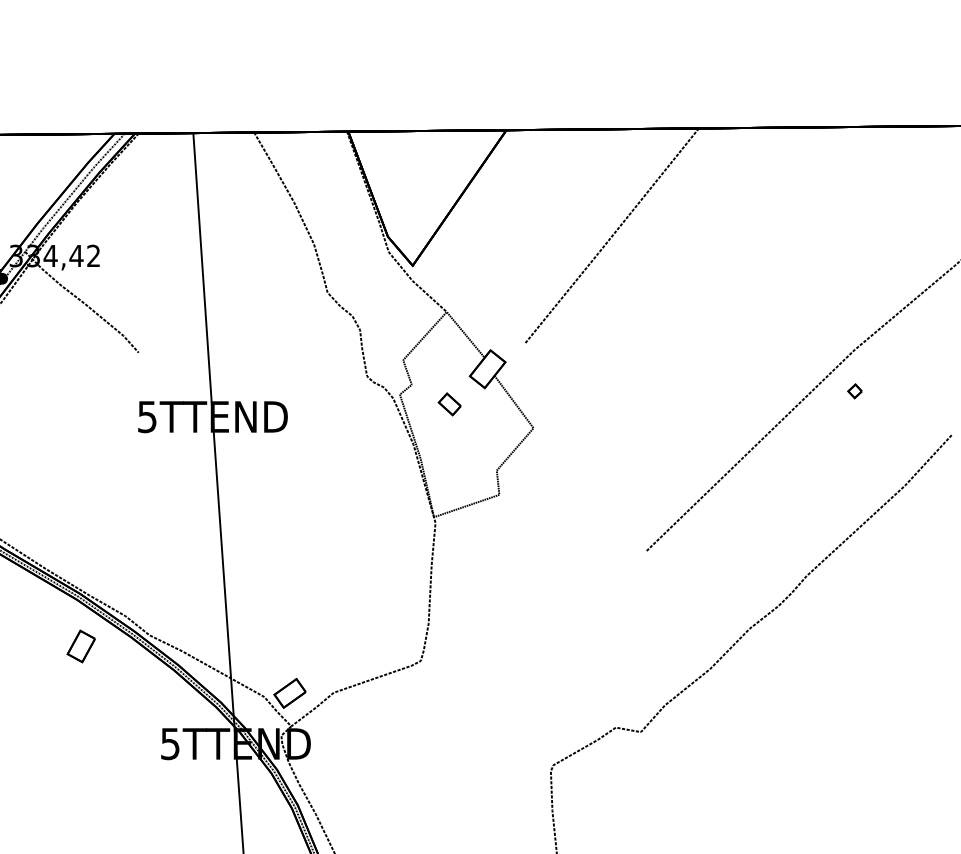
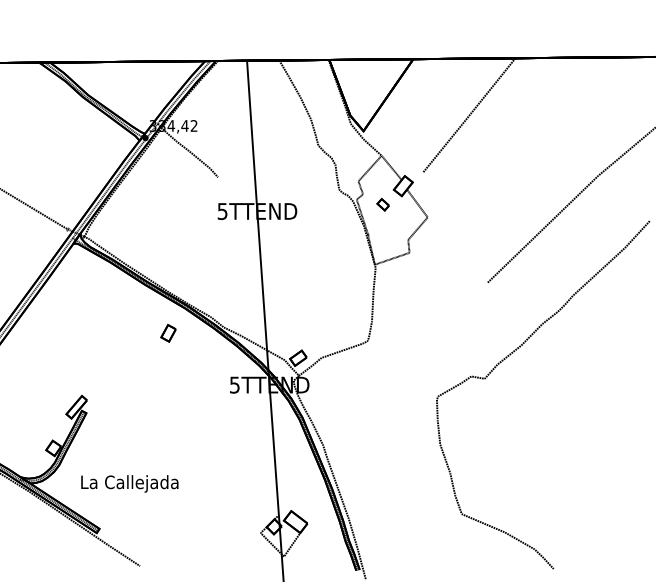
part: (853, 390) -> (597, 197), removed
part: (81, 644) -> (168, 332), moved

